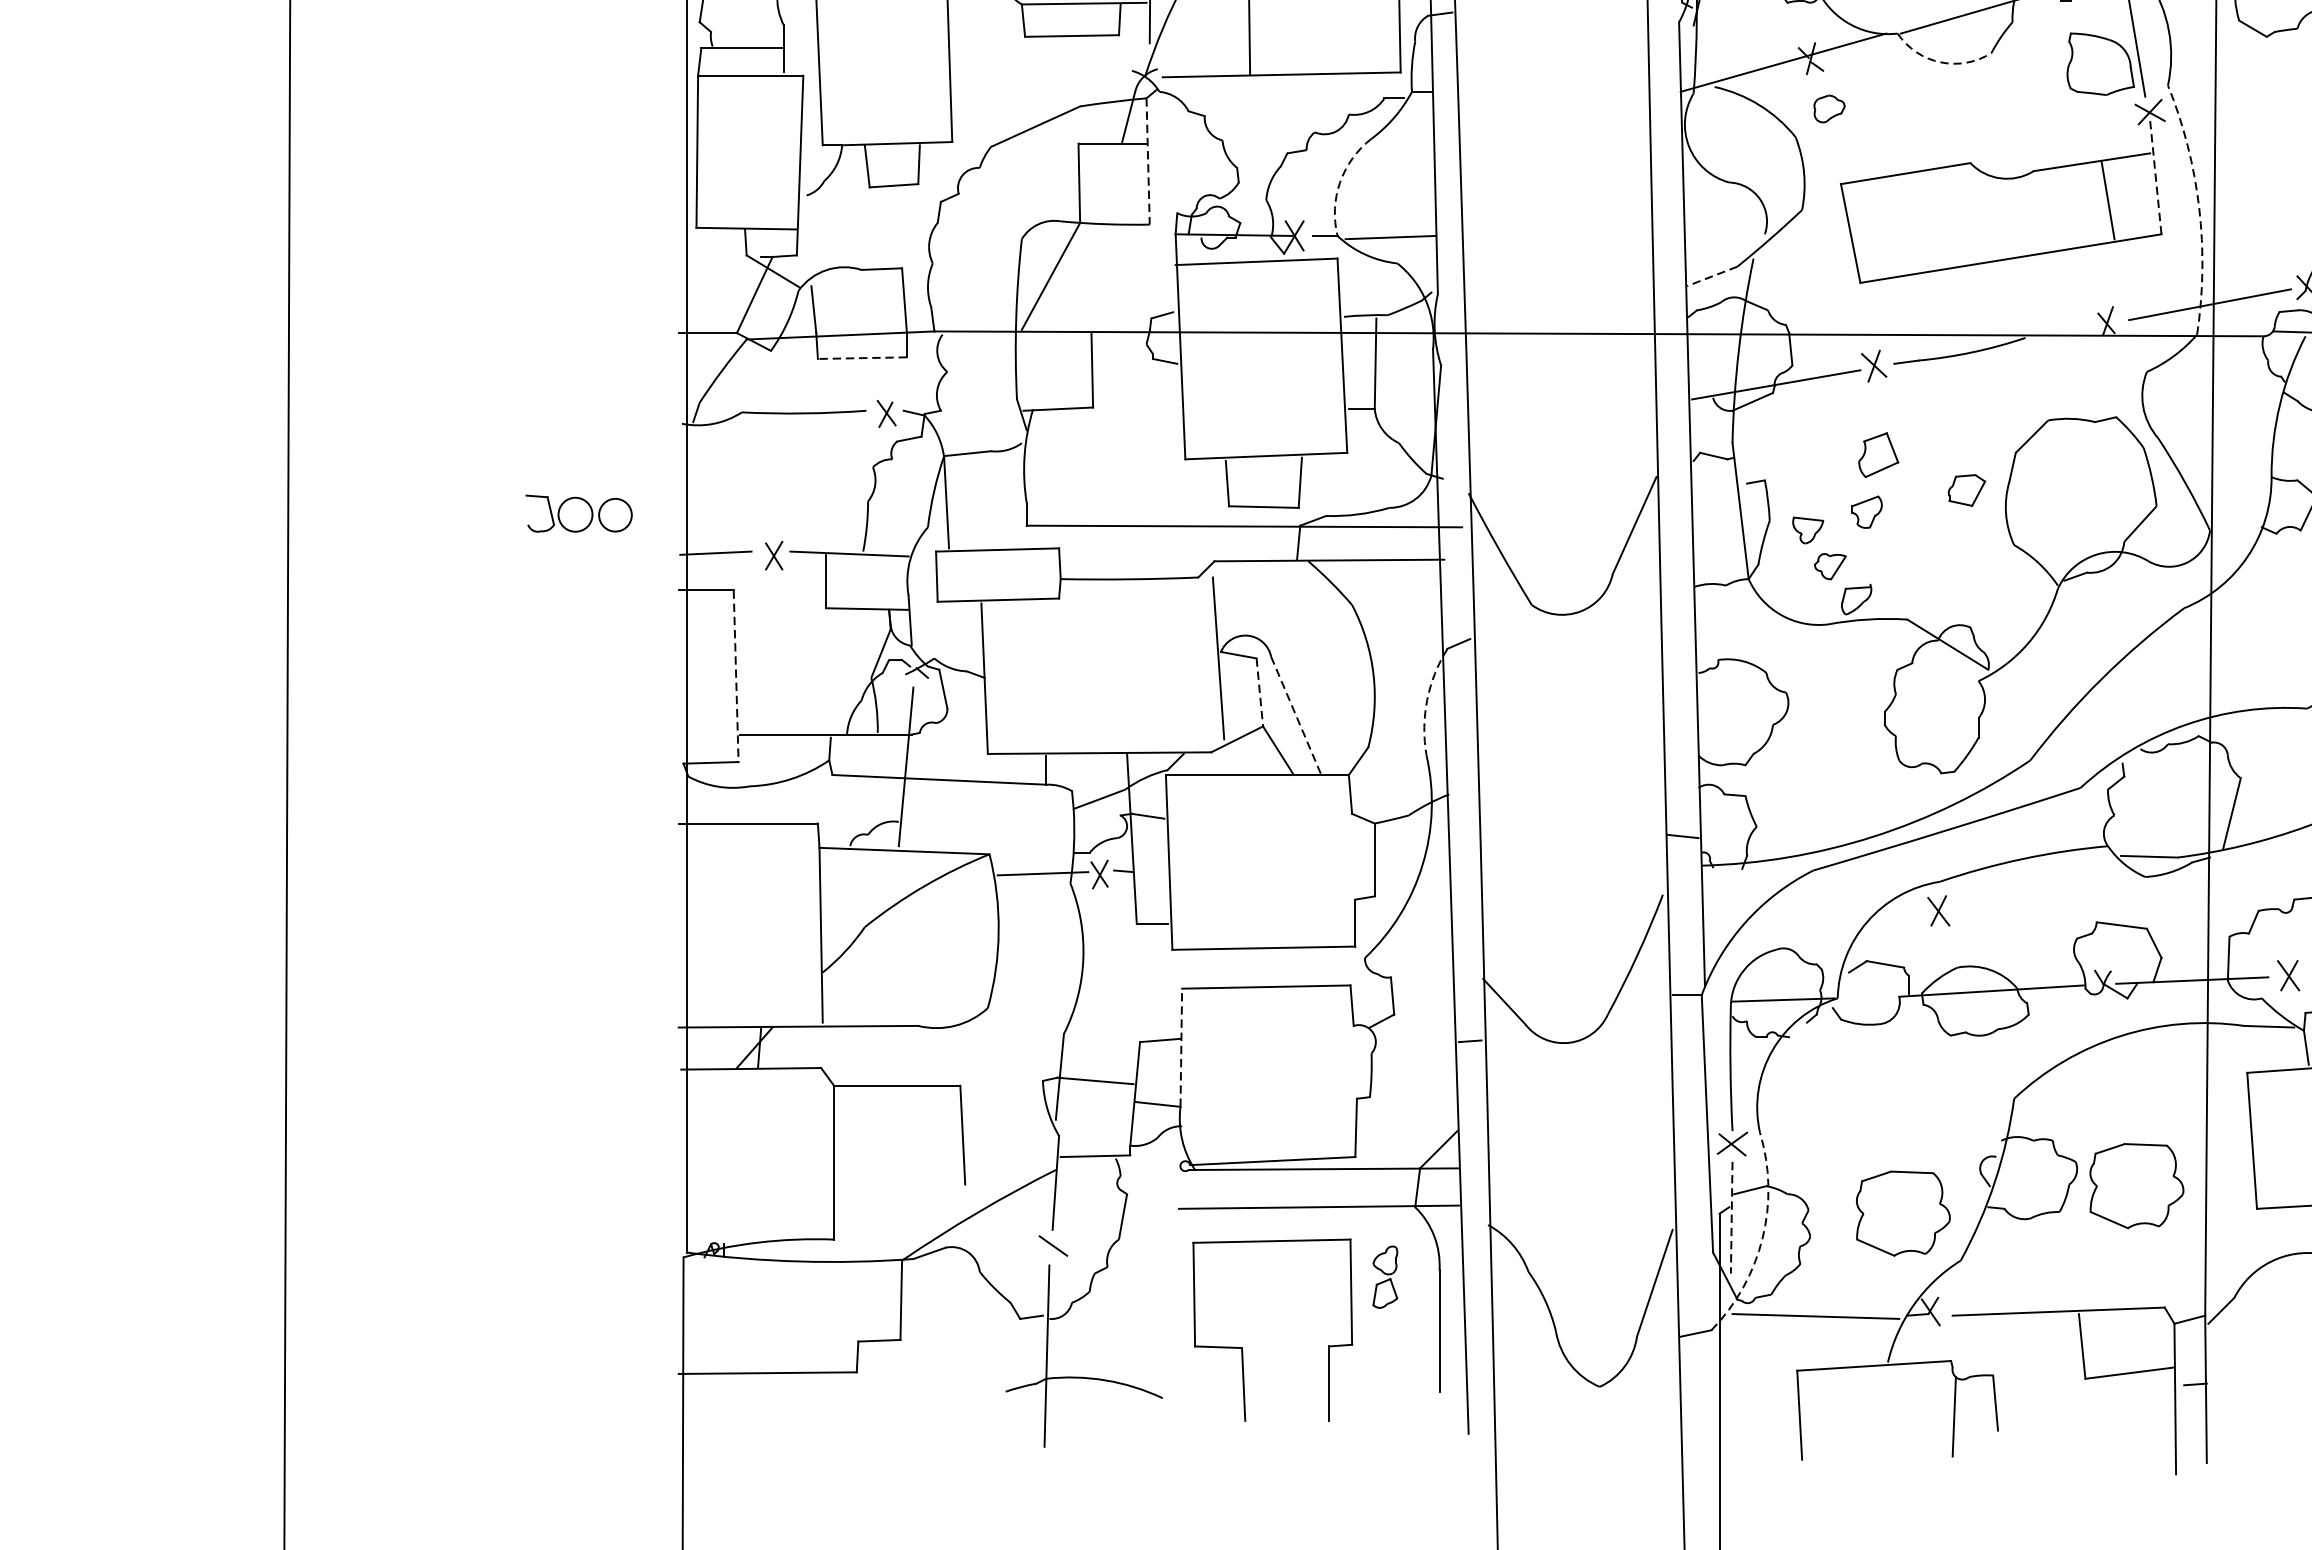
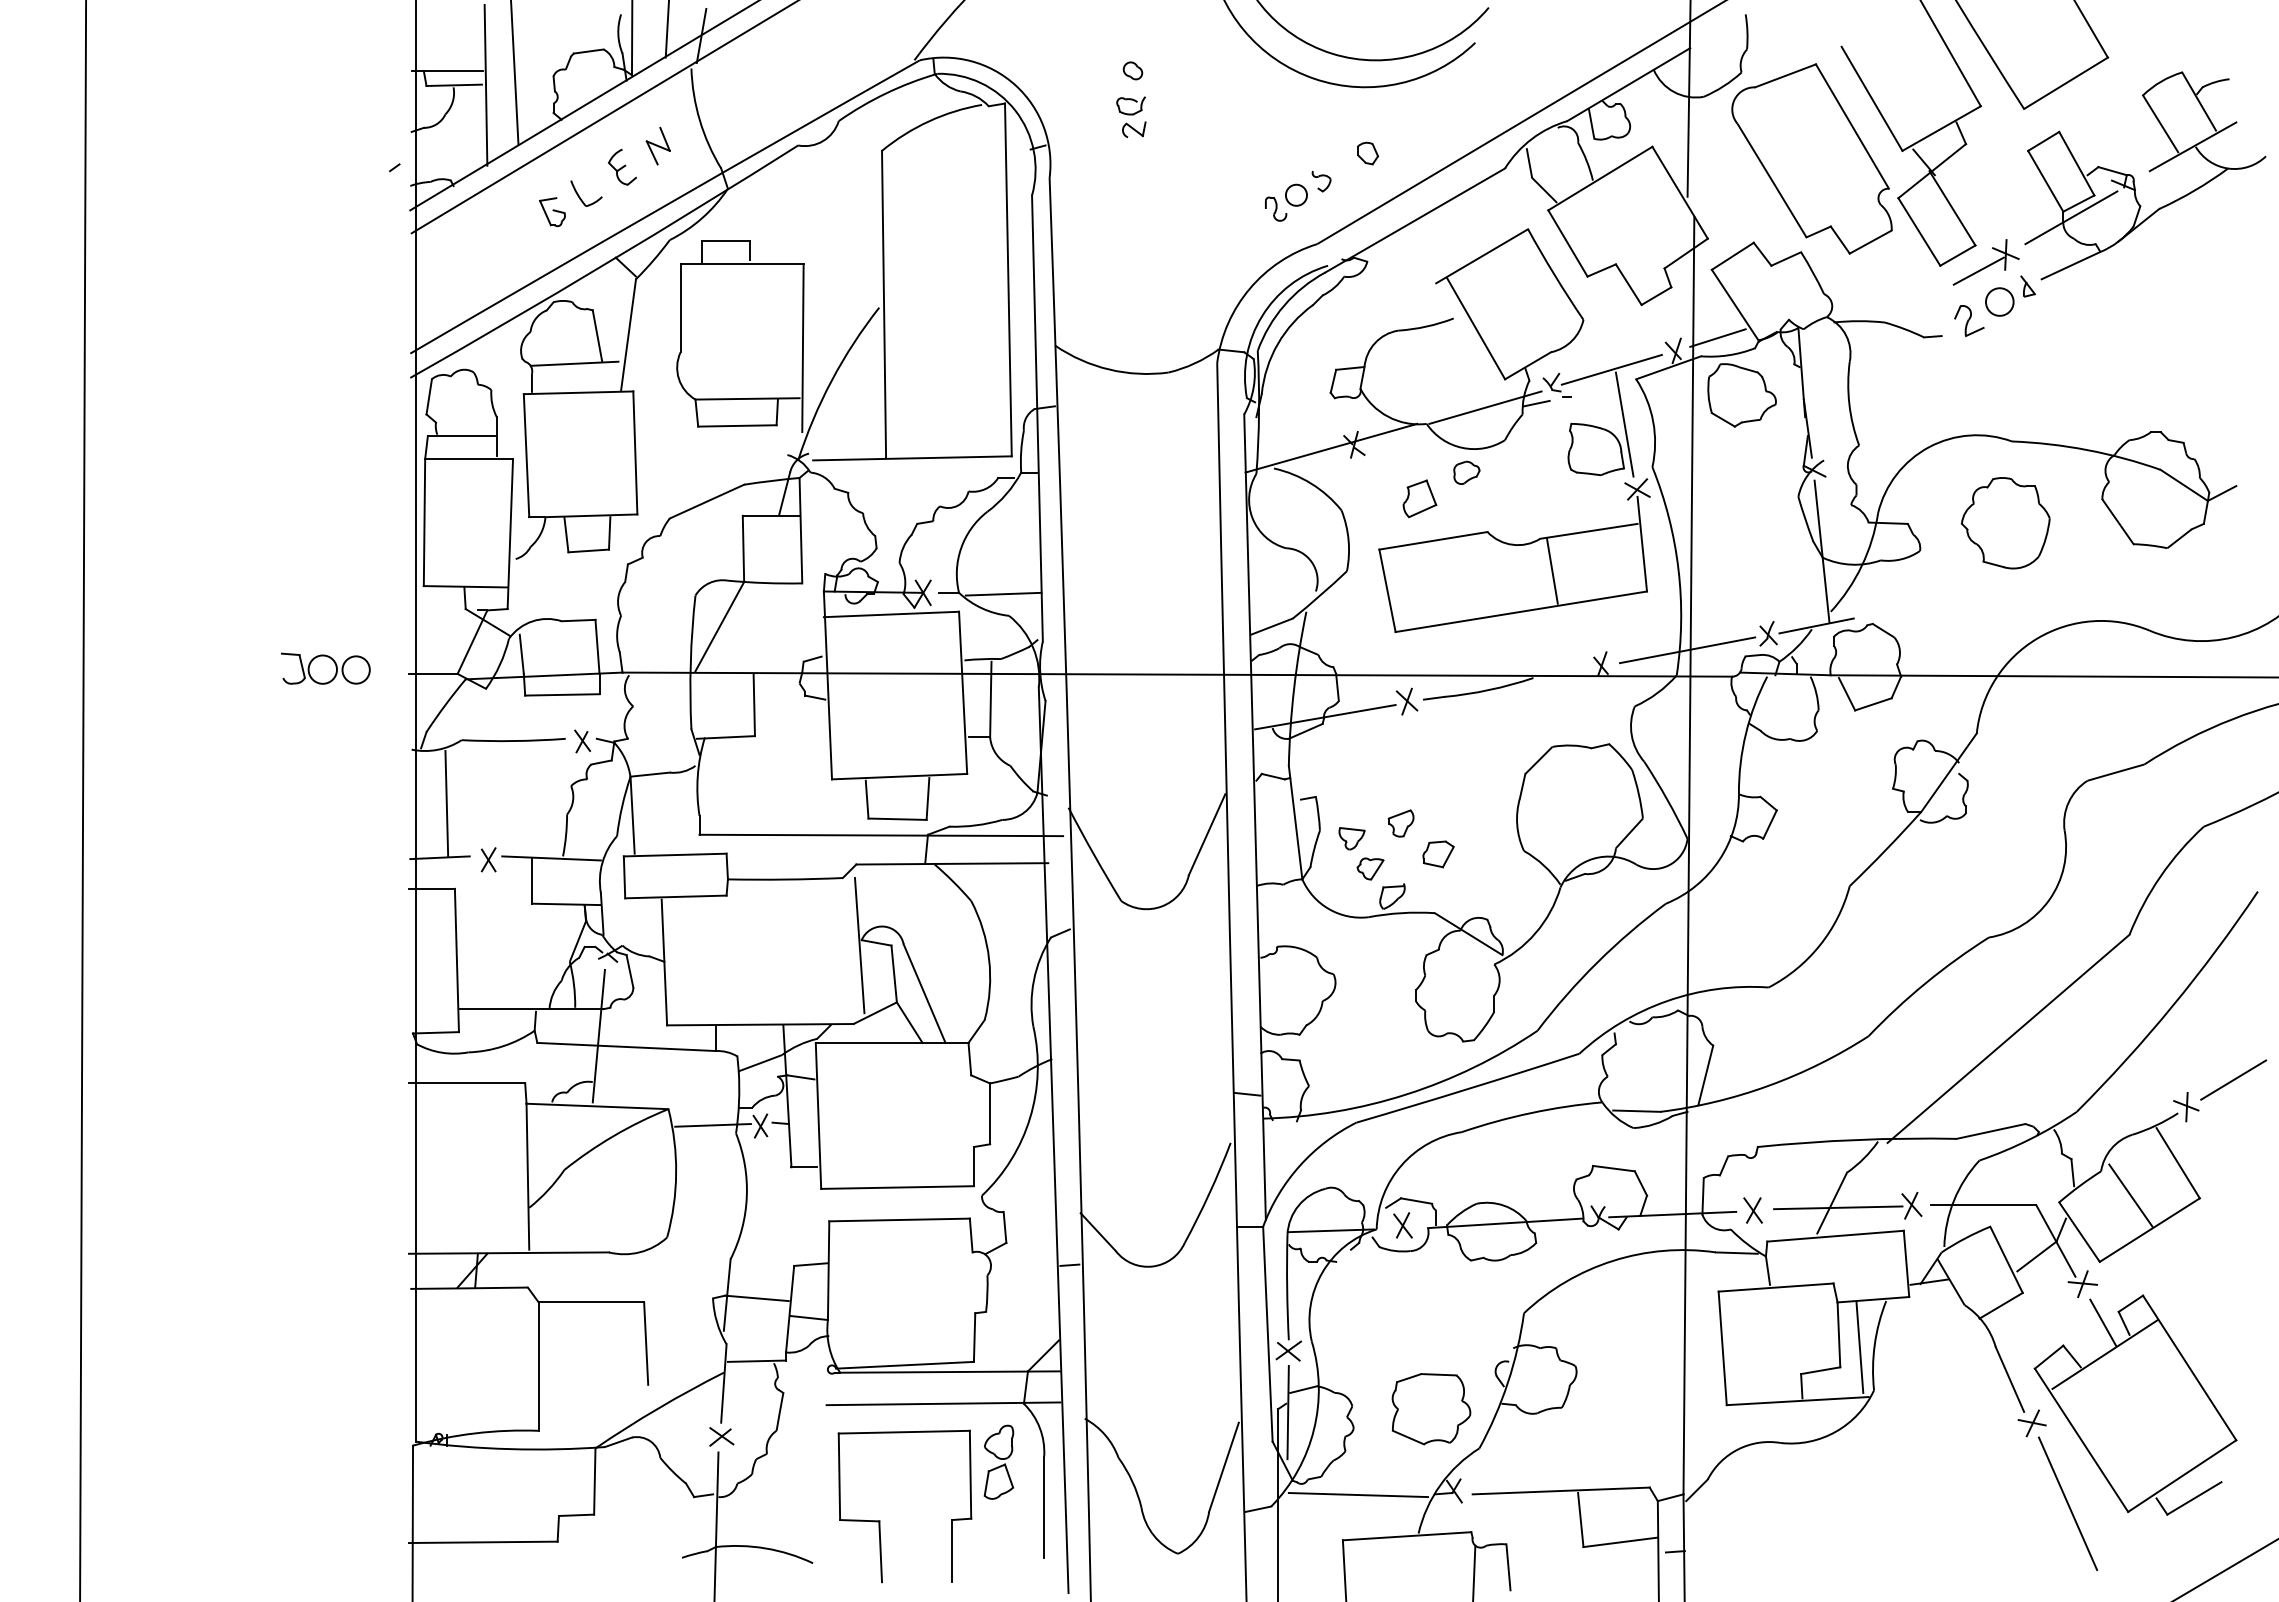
line: (2029, 9) -> (1536, 403), added
arc: (1940, 61) -> (1462, 447), dashed -> solid
part: (1829, 108) -> (1466, 472), moved
line: (1147, 161) -> (800, 530), dashed -> solid
line: (2156, 178) -> (1642, 544), dashed -> solid
arc: (1340, 182) -> (961, 548), dashed -> solid
line: (2108, 199) -> (1552, 570), moved
arc: (2199, 207) -> (1678, 569), dashed -> solid
line: (1711, 276) -> (1271, 626), dashed -> solid
line: (861, 357) -> (561, 694), dashed -> solid
part: (1878, 454) -> (1419, 498), moved
line: (723, 488) -> (446, 803), added
part: (1966, 490) -> (1438, 854), moved
part: (578, 513) -> (325, 668), moved
line: (735, 676) -> (456, 960), dashed -> solid
line: (1260, 693) -> (894, 974), dashed -> solid
arc: (1426, 700) -> (1033, 980), dashed -> solid
line: (1296, 715) -> (924, 993), dashed -> solid
part: (1938, 911) -> (1402, 1225), moved
line: (1181, 1047) -> (828, 1270), dashed -> solid
part: (2136, 1186) -> (1626, 1386), removed
line: (1732, 1217) -> (1288, 1412), dashed -> solid
arc: (1763, 1237) -> (1314, 1429), dashed -> solid
line: (1051, 1247) -> (720, 1437), added
part: (1384, 1276) -> (998, 1461), size x1.43

